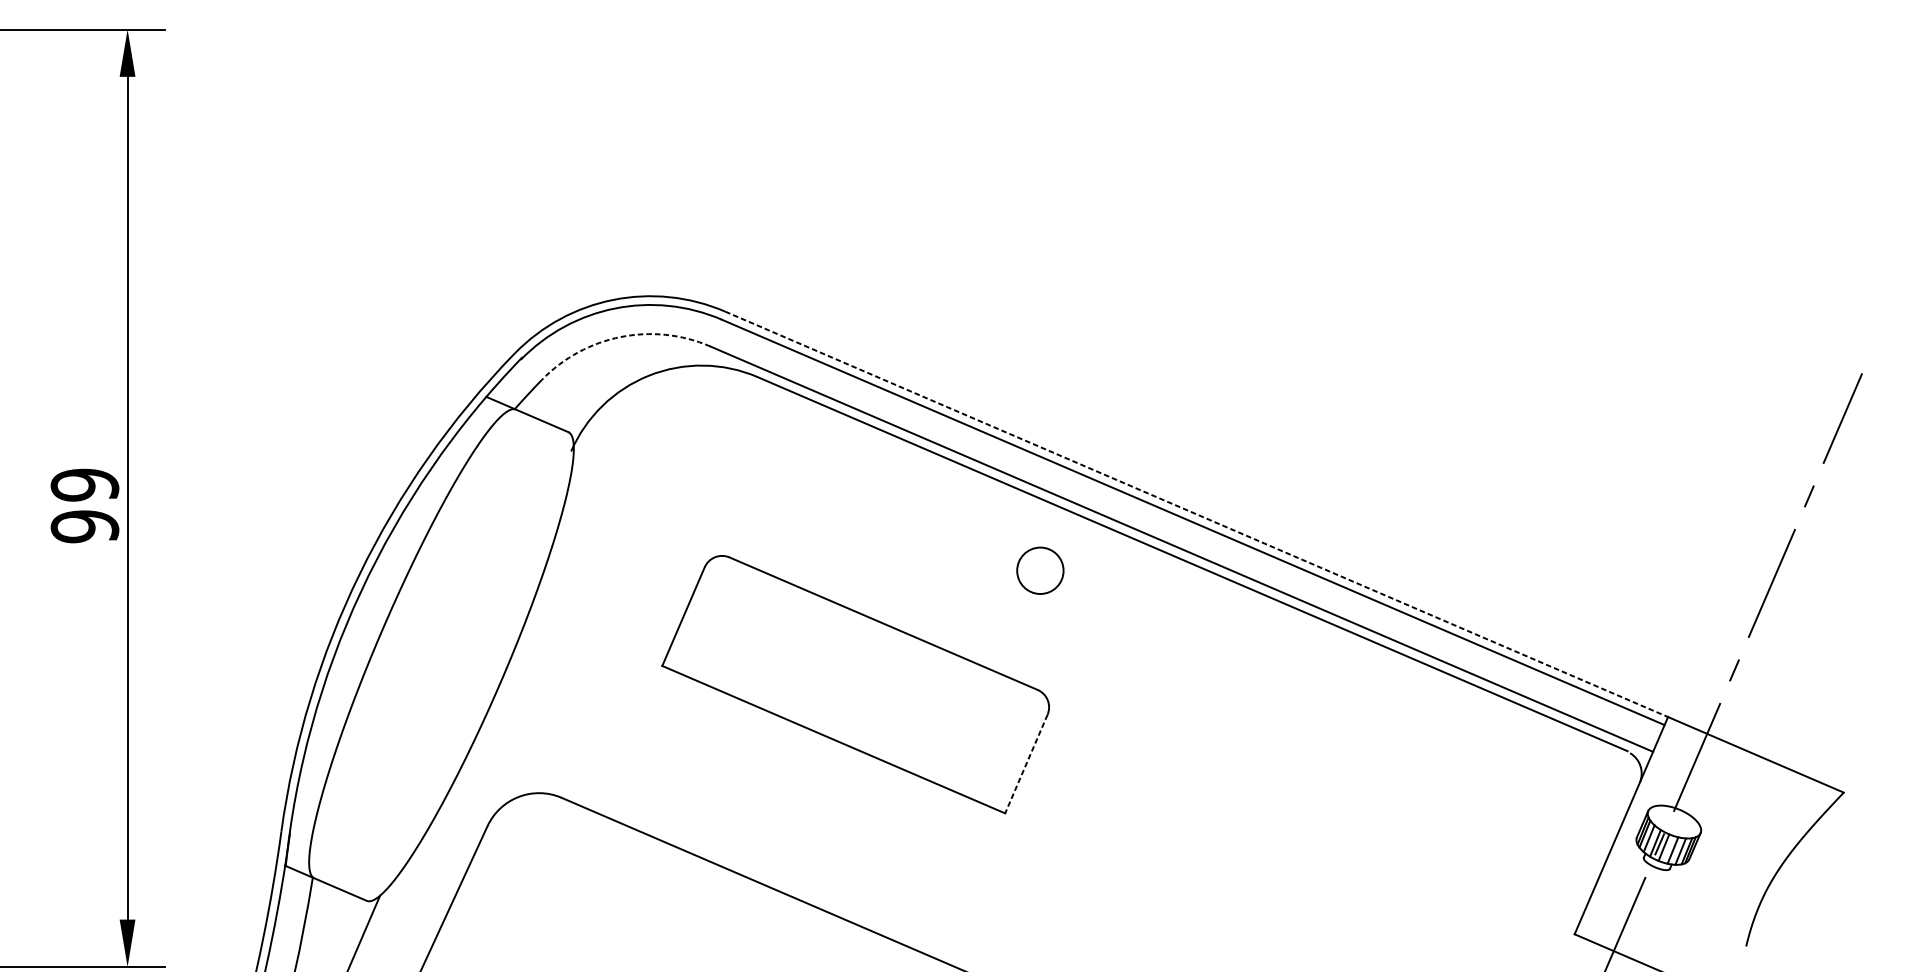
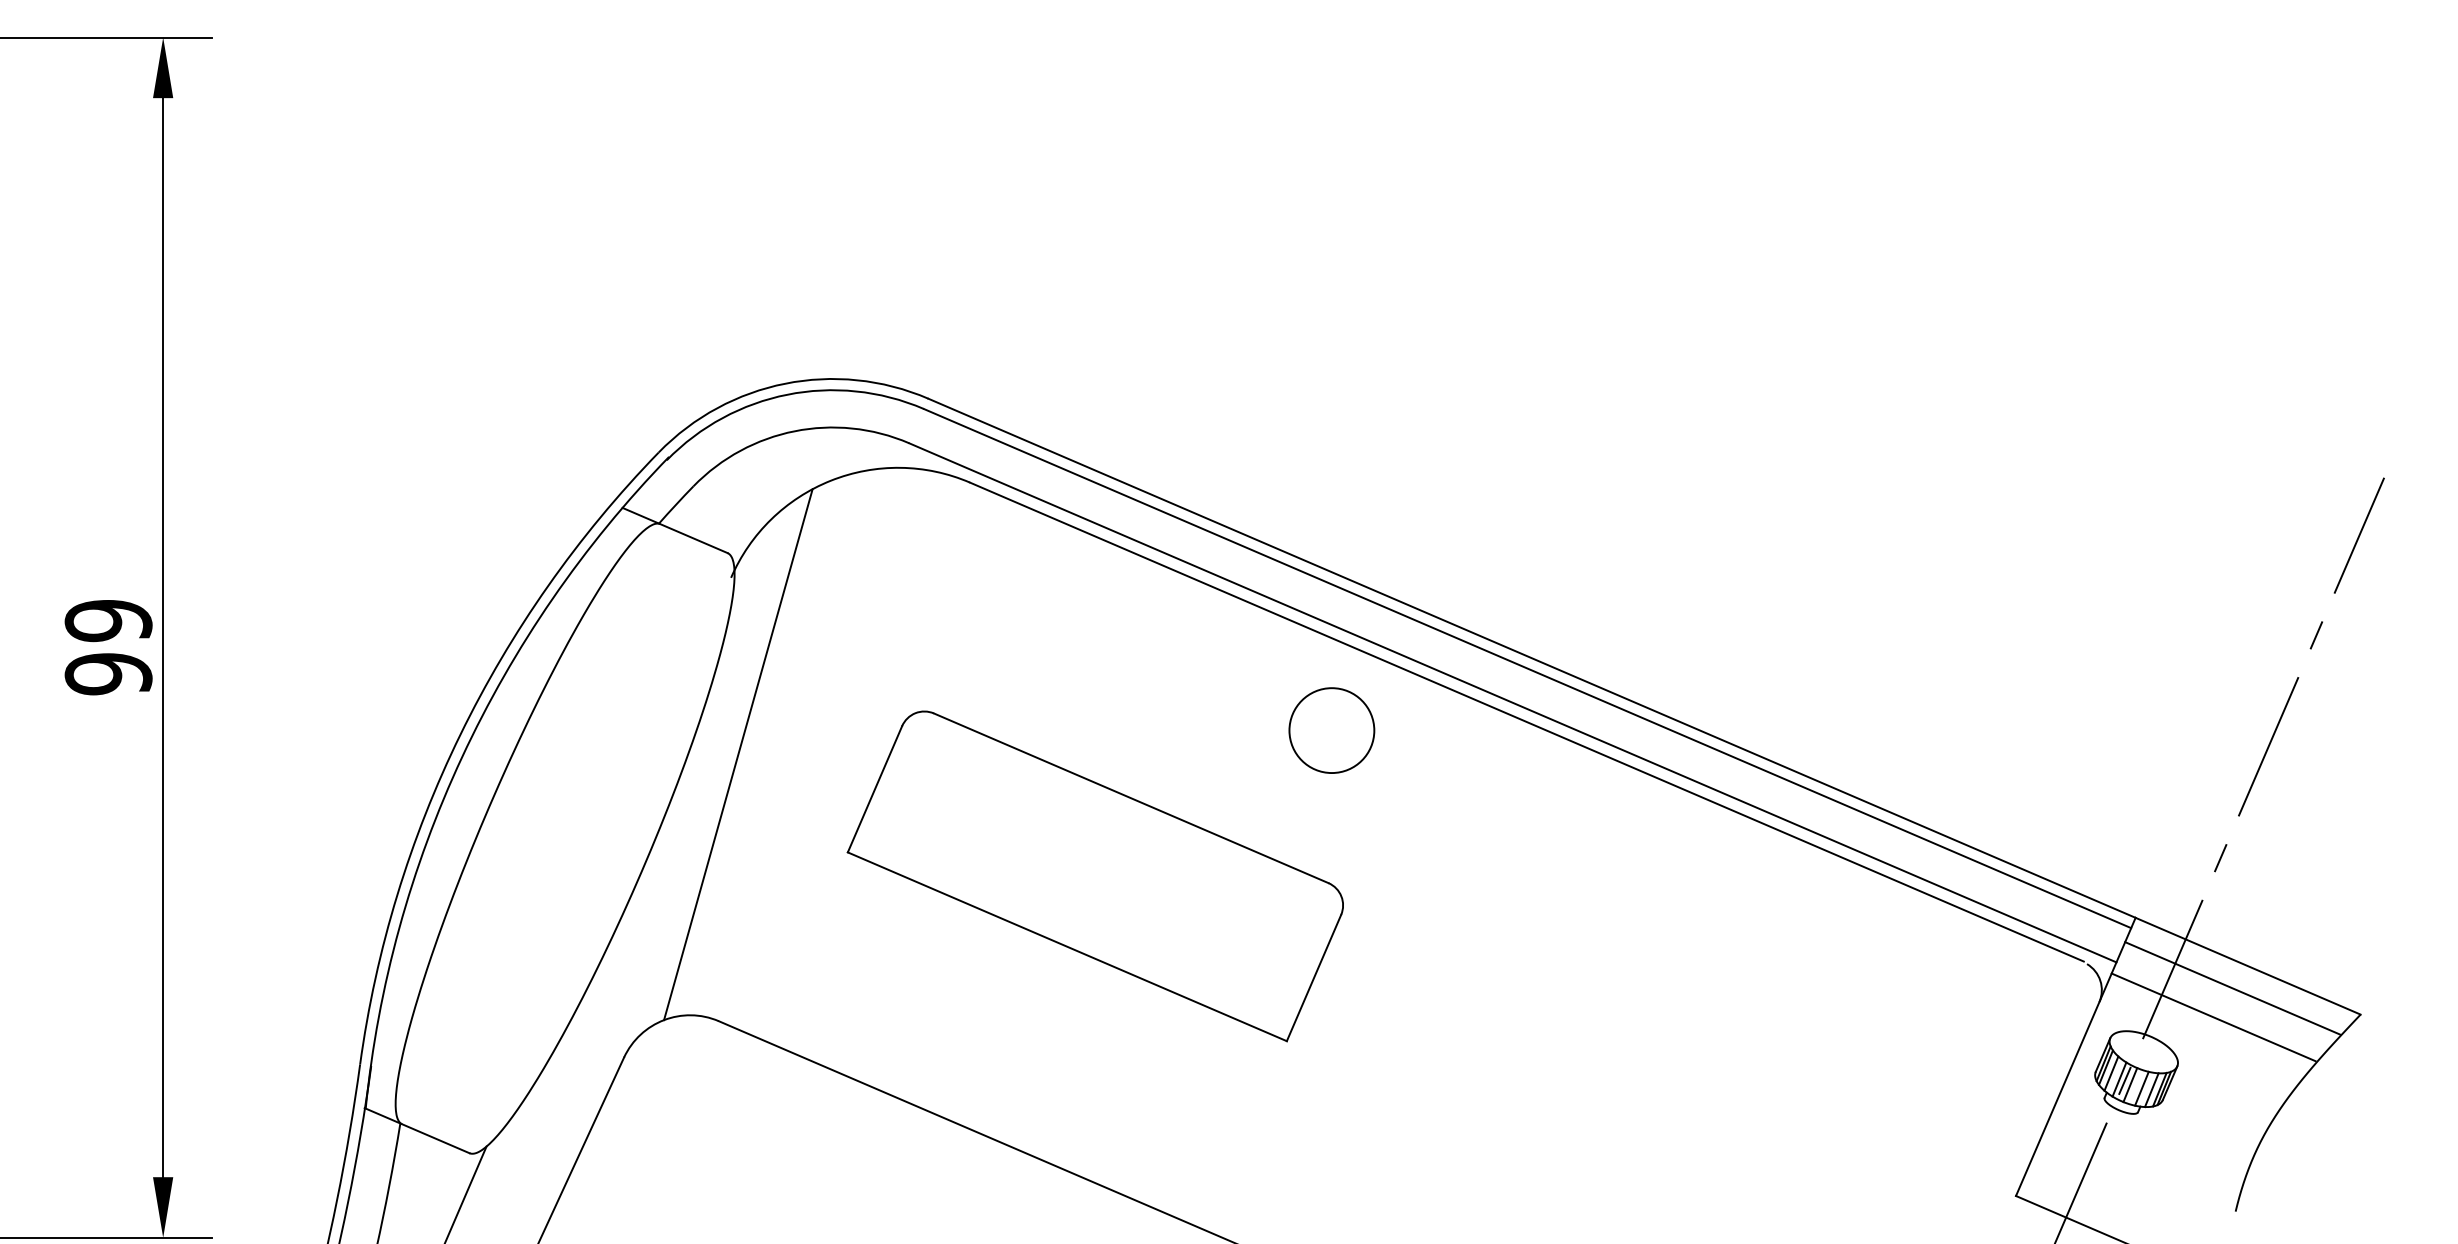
arc: (620, 337) -> (794, 431), dashed -> solid
line: (1197, 514) -> (1532, 658), dashed -> solid
circle: (1040, 570) -> (1331, 730), size x1.43
line: (576, 589) -> (738, 754), added
line: (1026, 764) -> (1314, 978), dashed -> solid
line: (1743, 772) -> (2232, 988), added
line: (1728, 794) -> (2213, 1017), added

